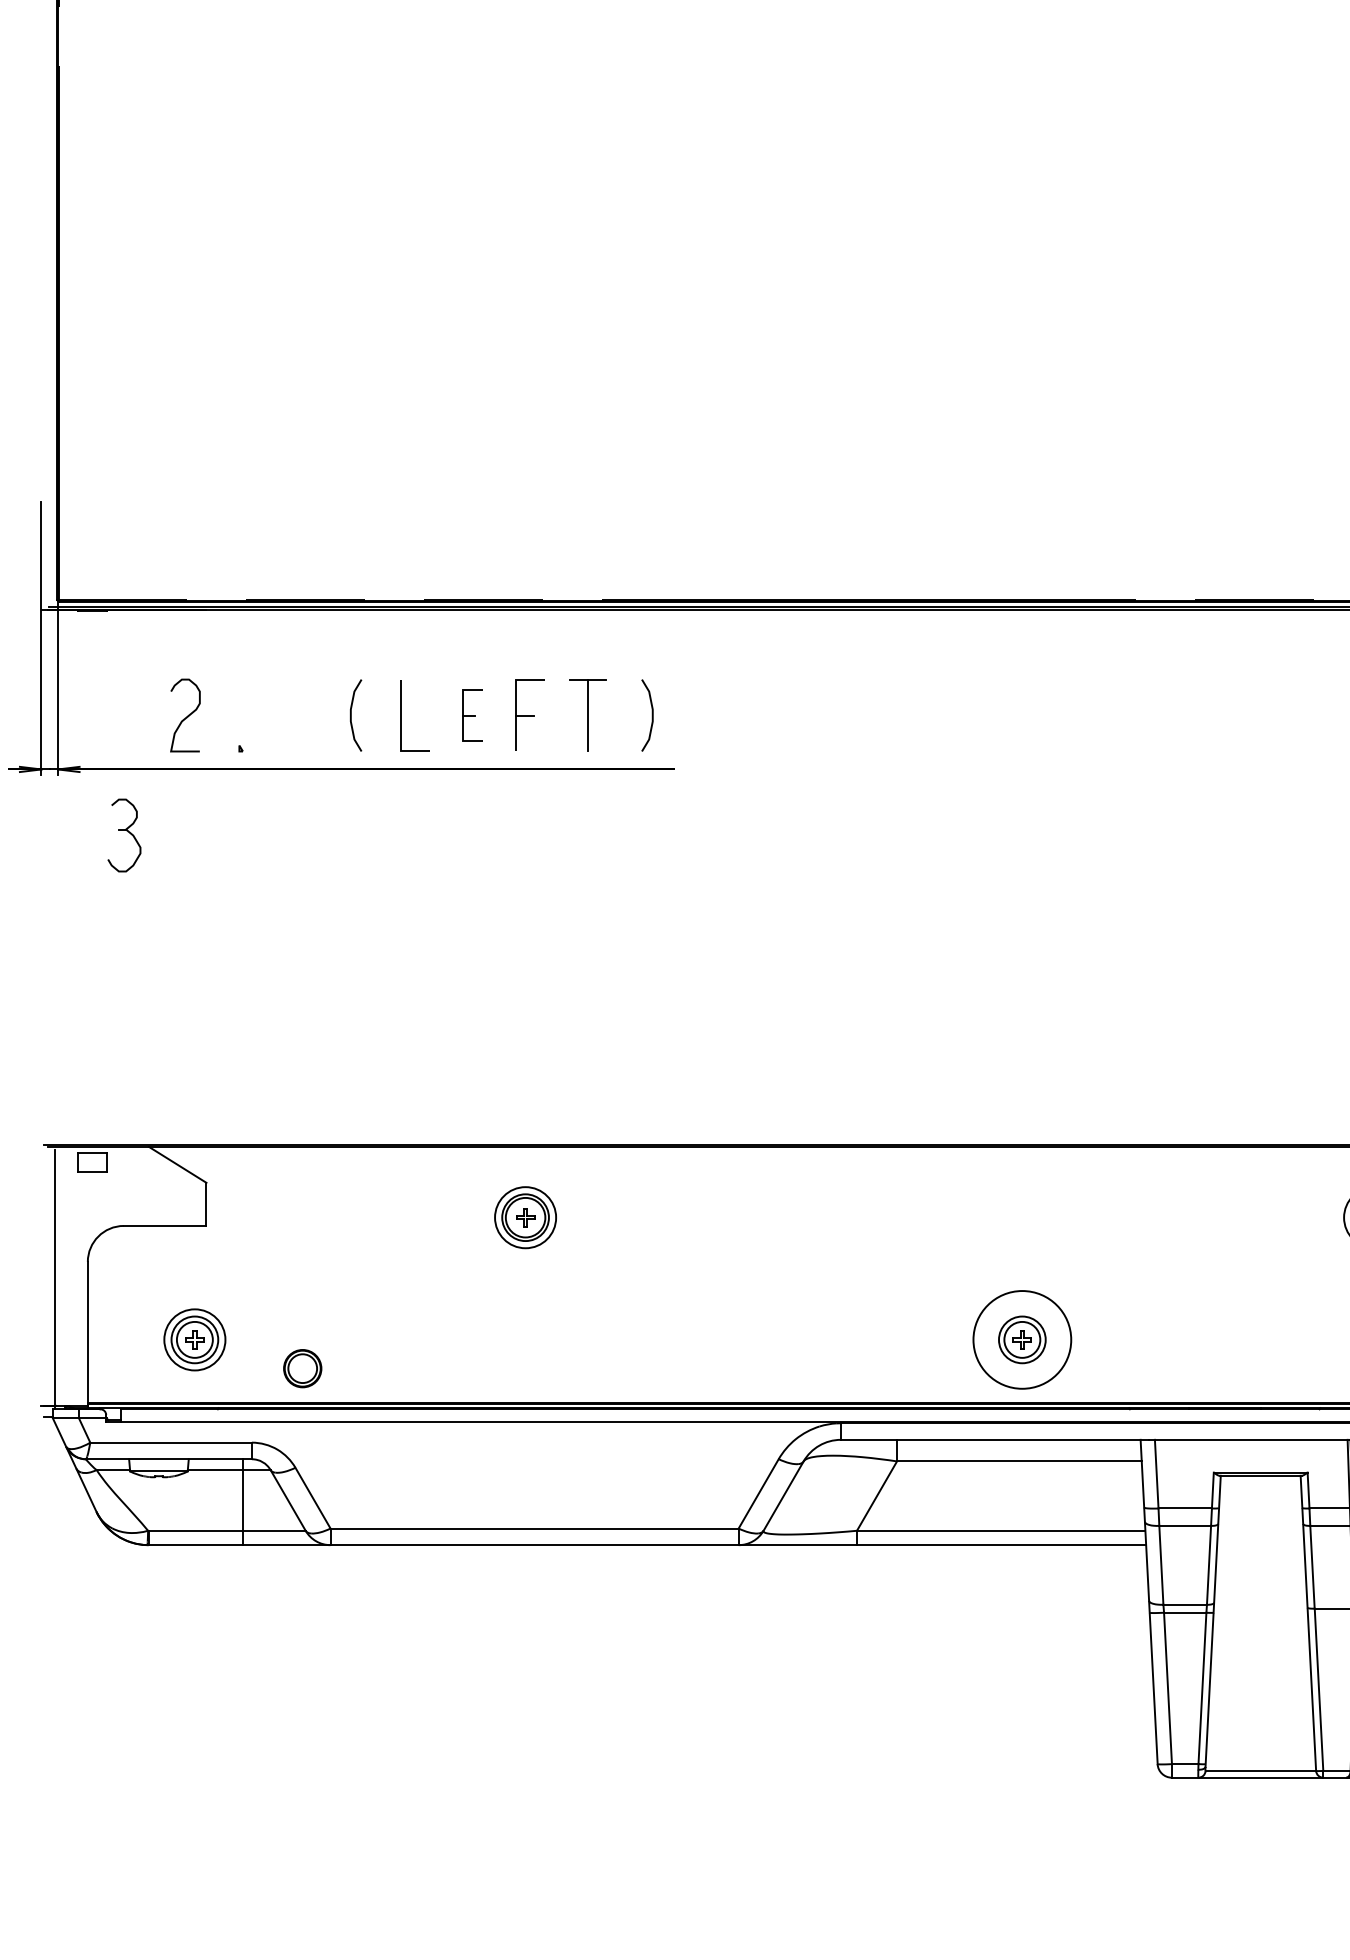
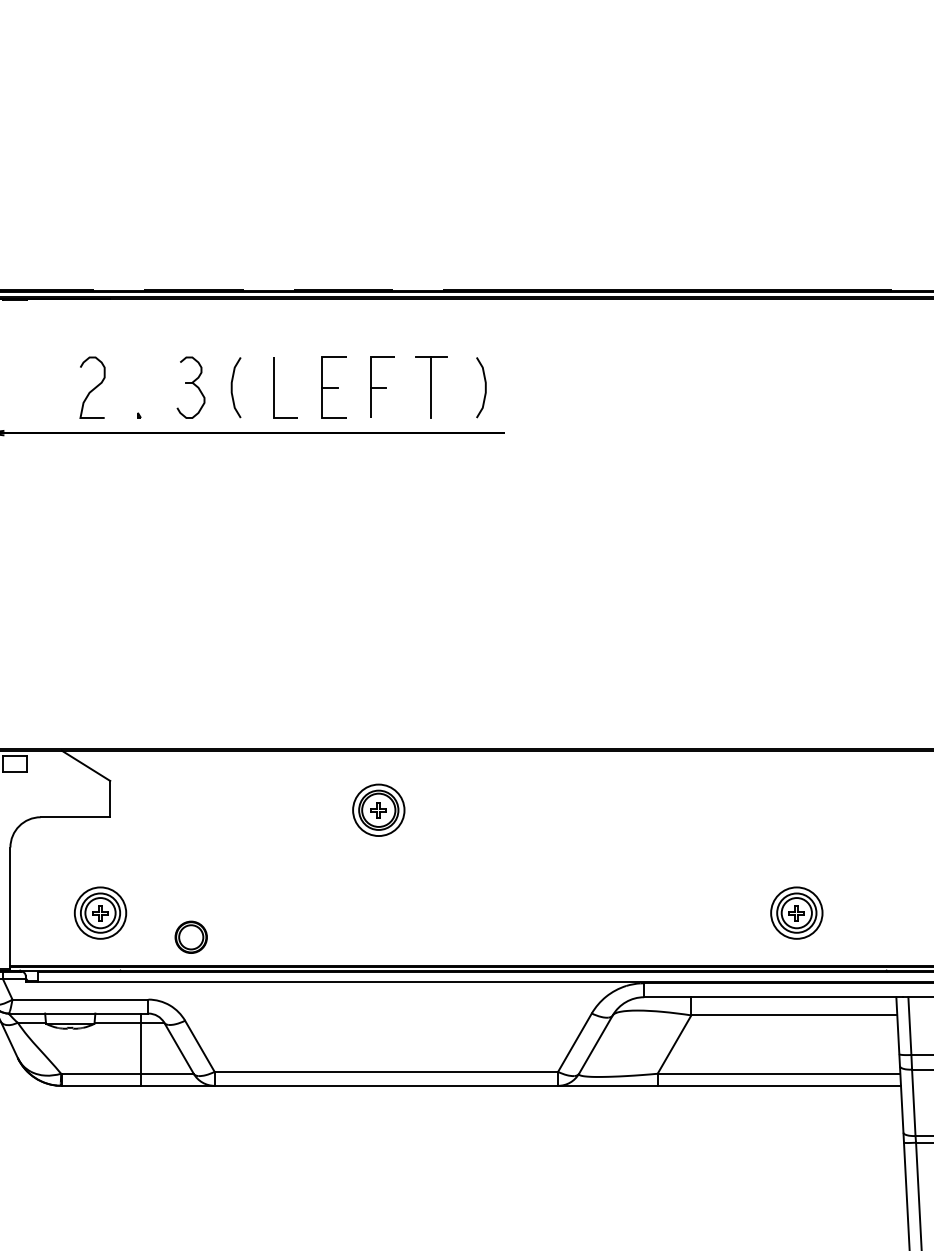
part: (472, 715) -> (334, 387), size x1.43
part: (124, 835) -> (191, 387), moved
circle: (1021, 1339) -> (796, 912), size x0.62

